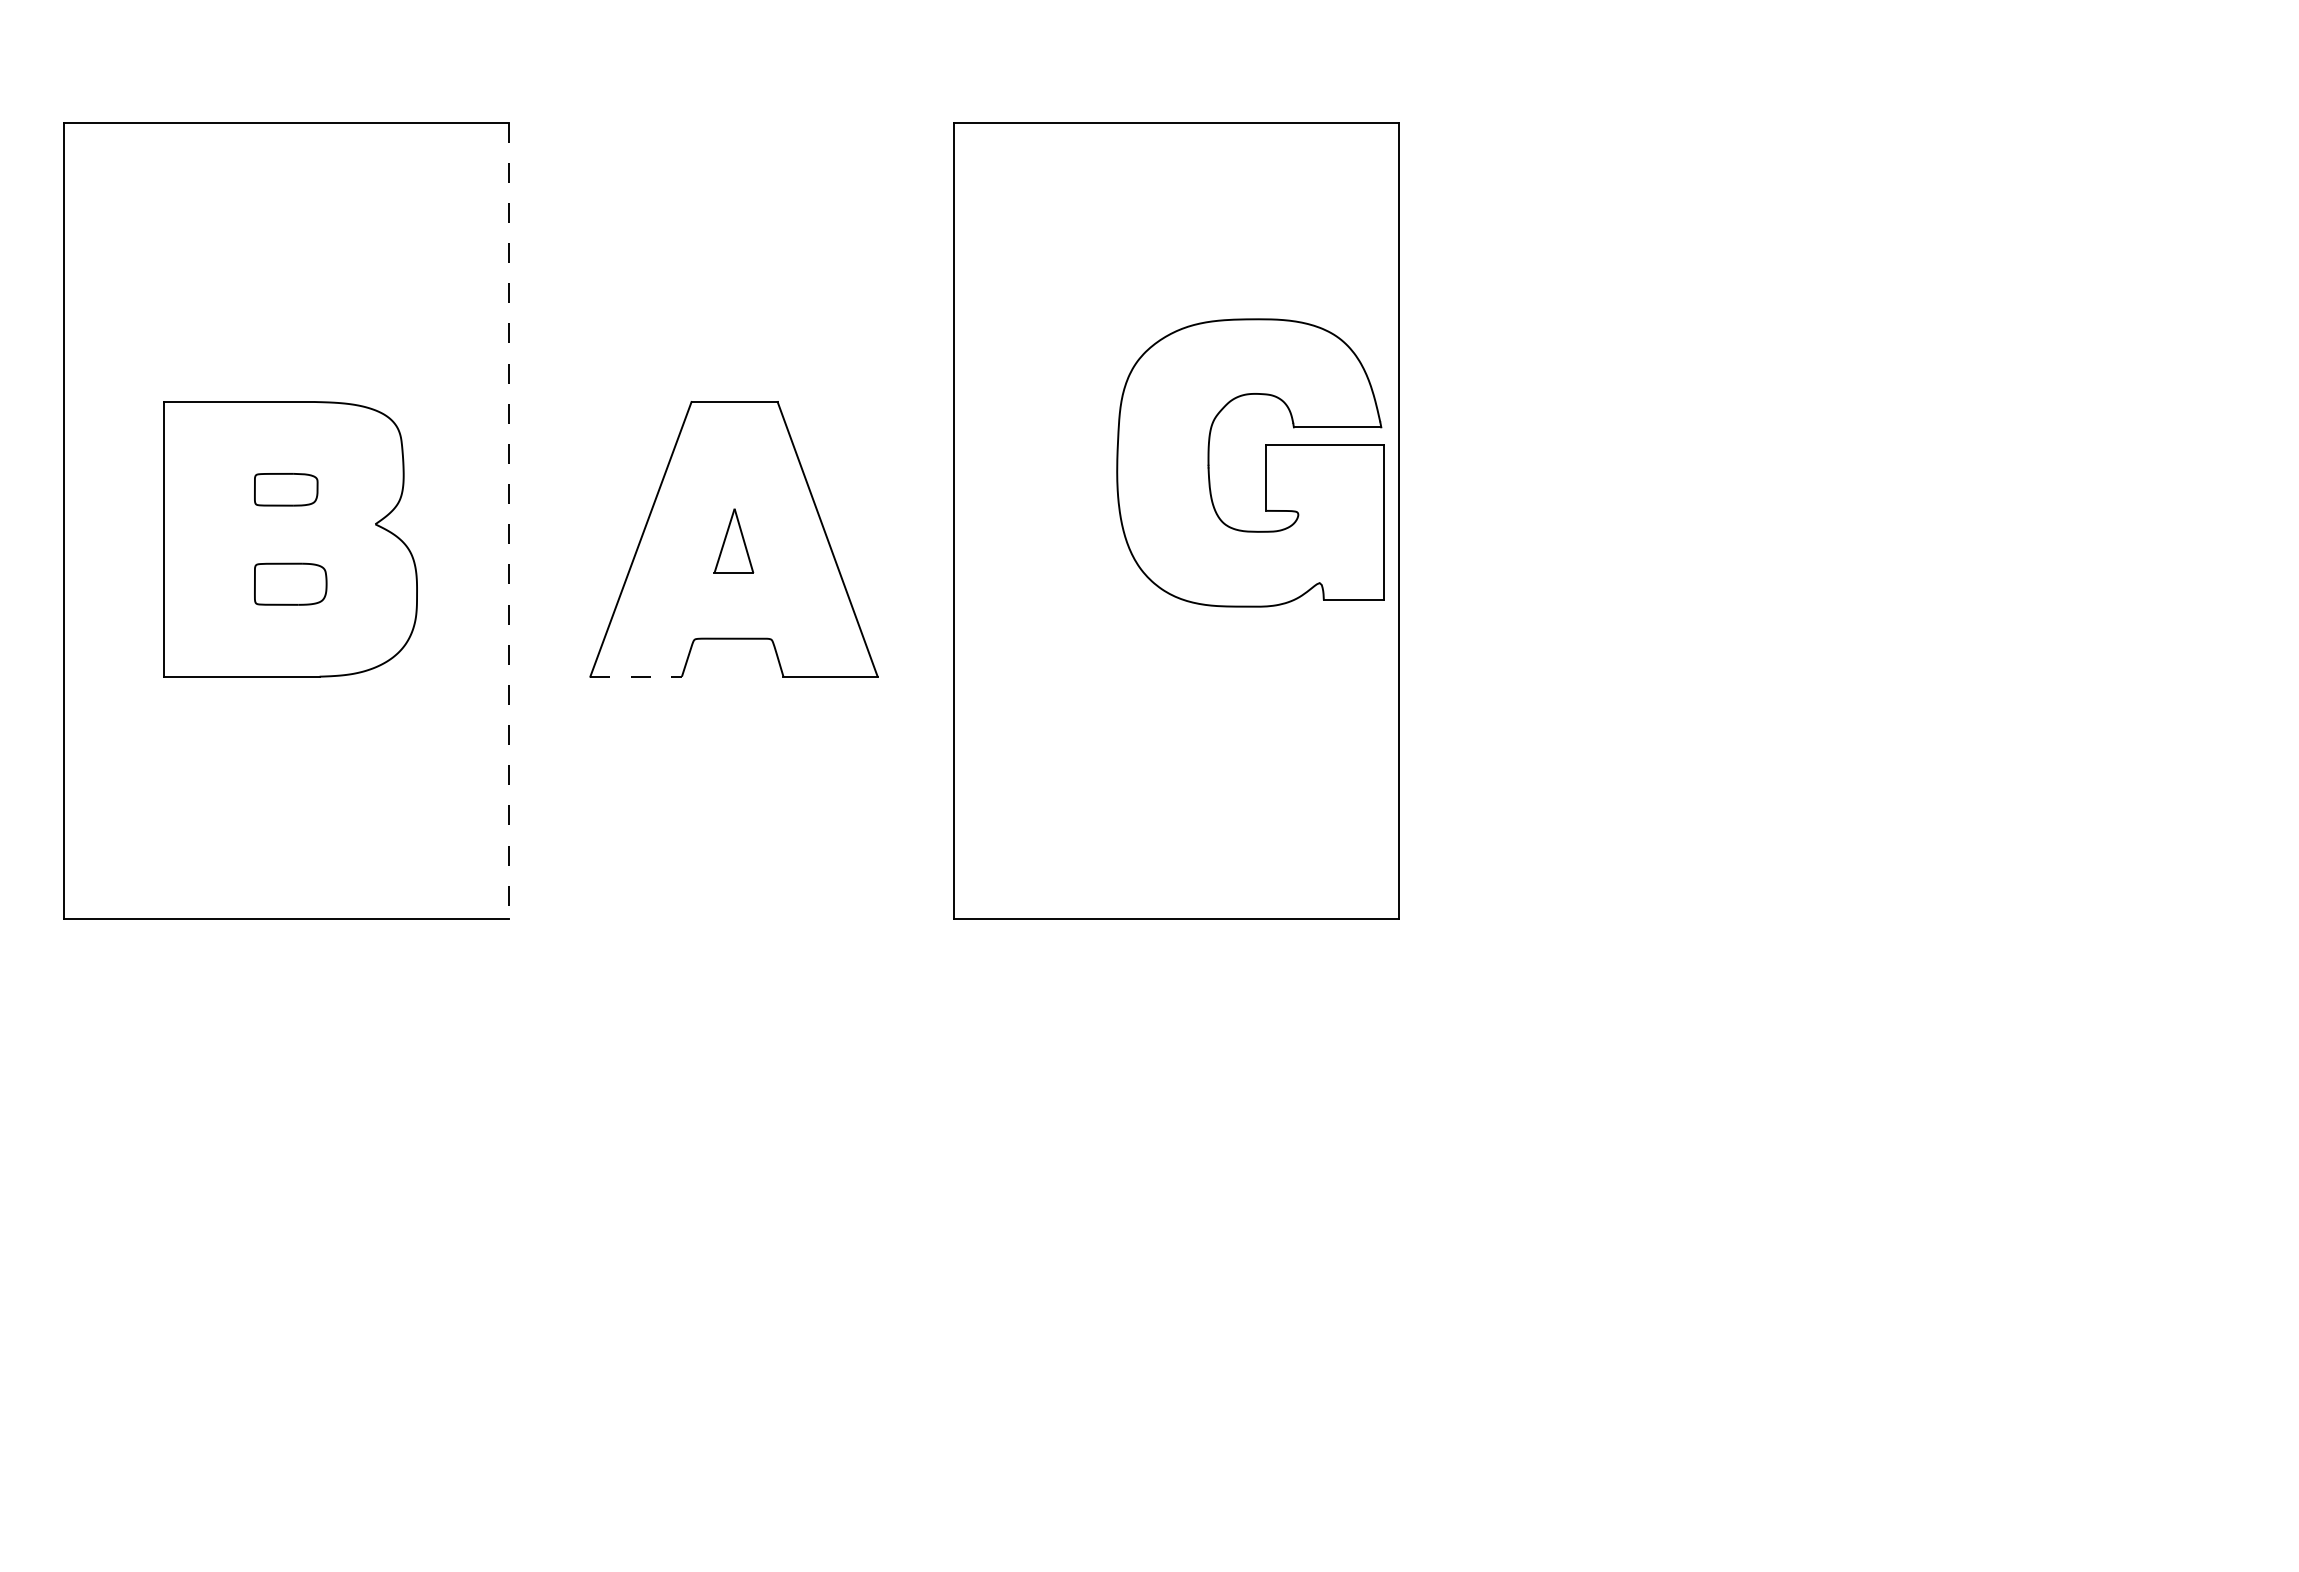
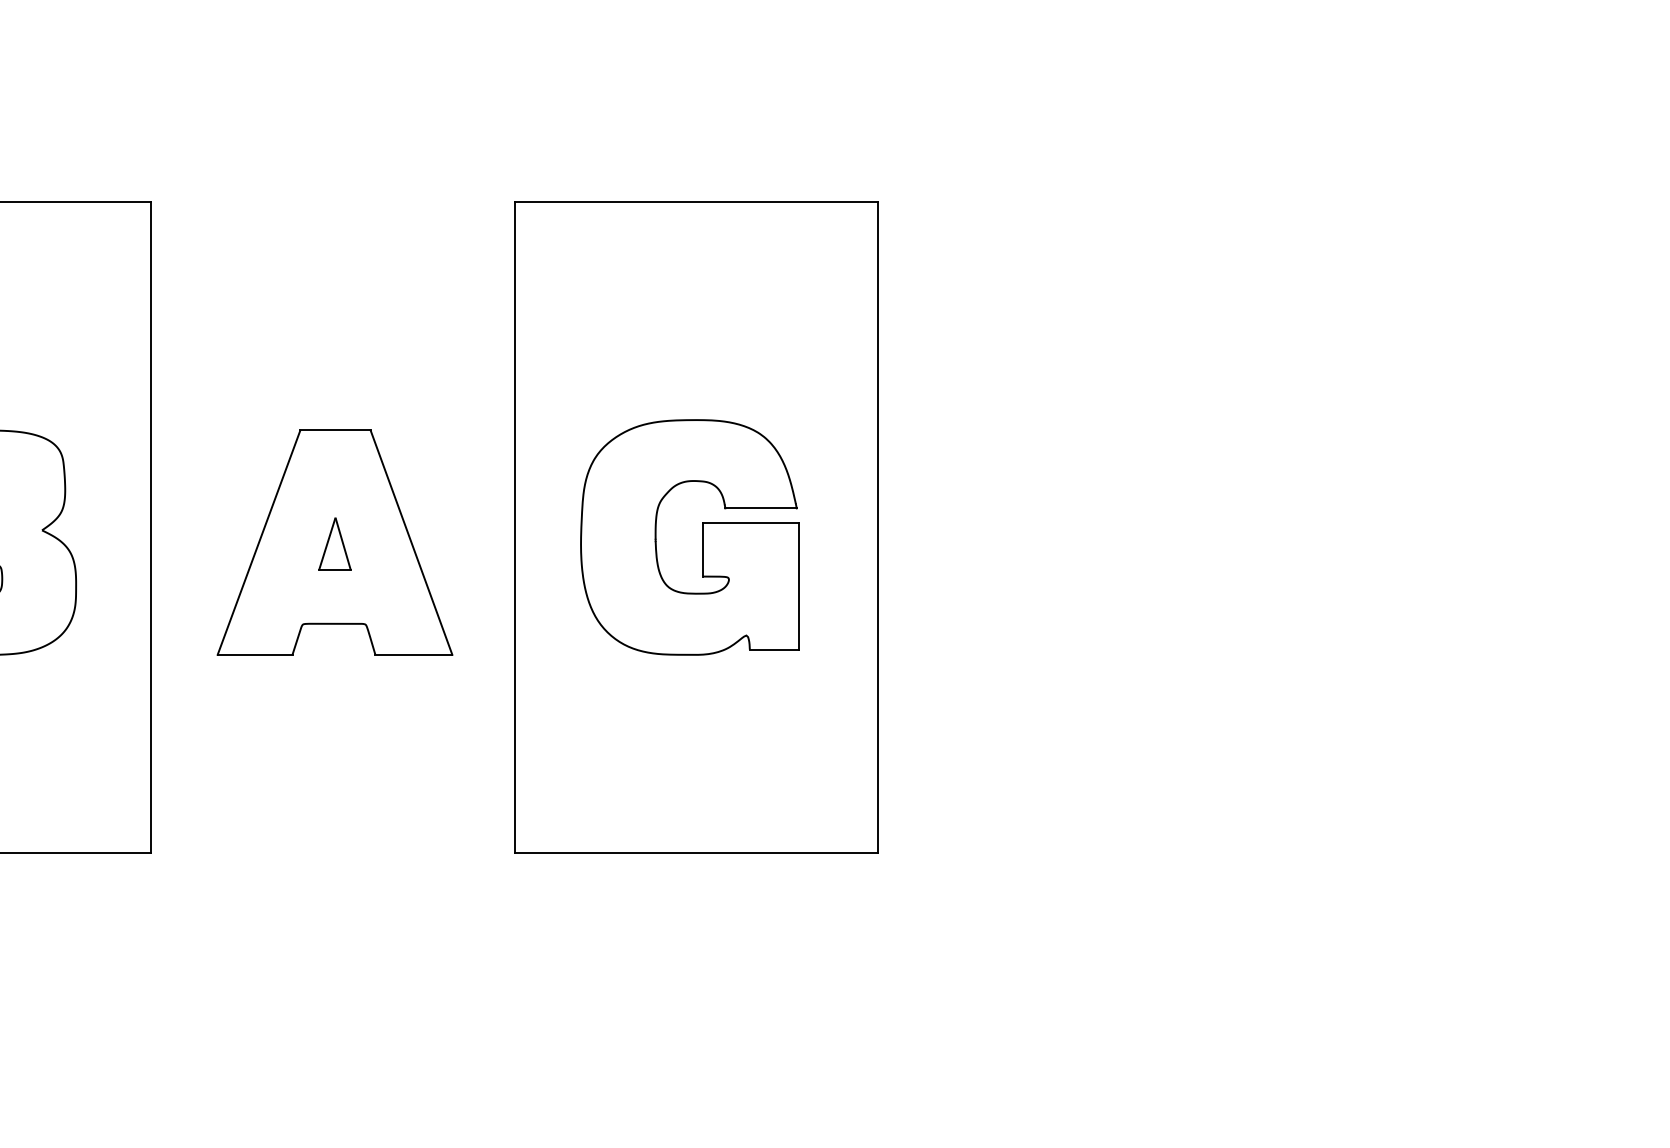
part: (1265, 462) -> (702, 537), moved
line: (508, 521) -> (150, 528), dashed -> solid
line: (636, 676) -> (255, 654), dashed -> solid

